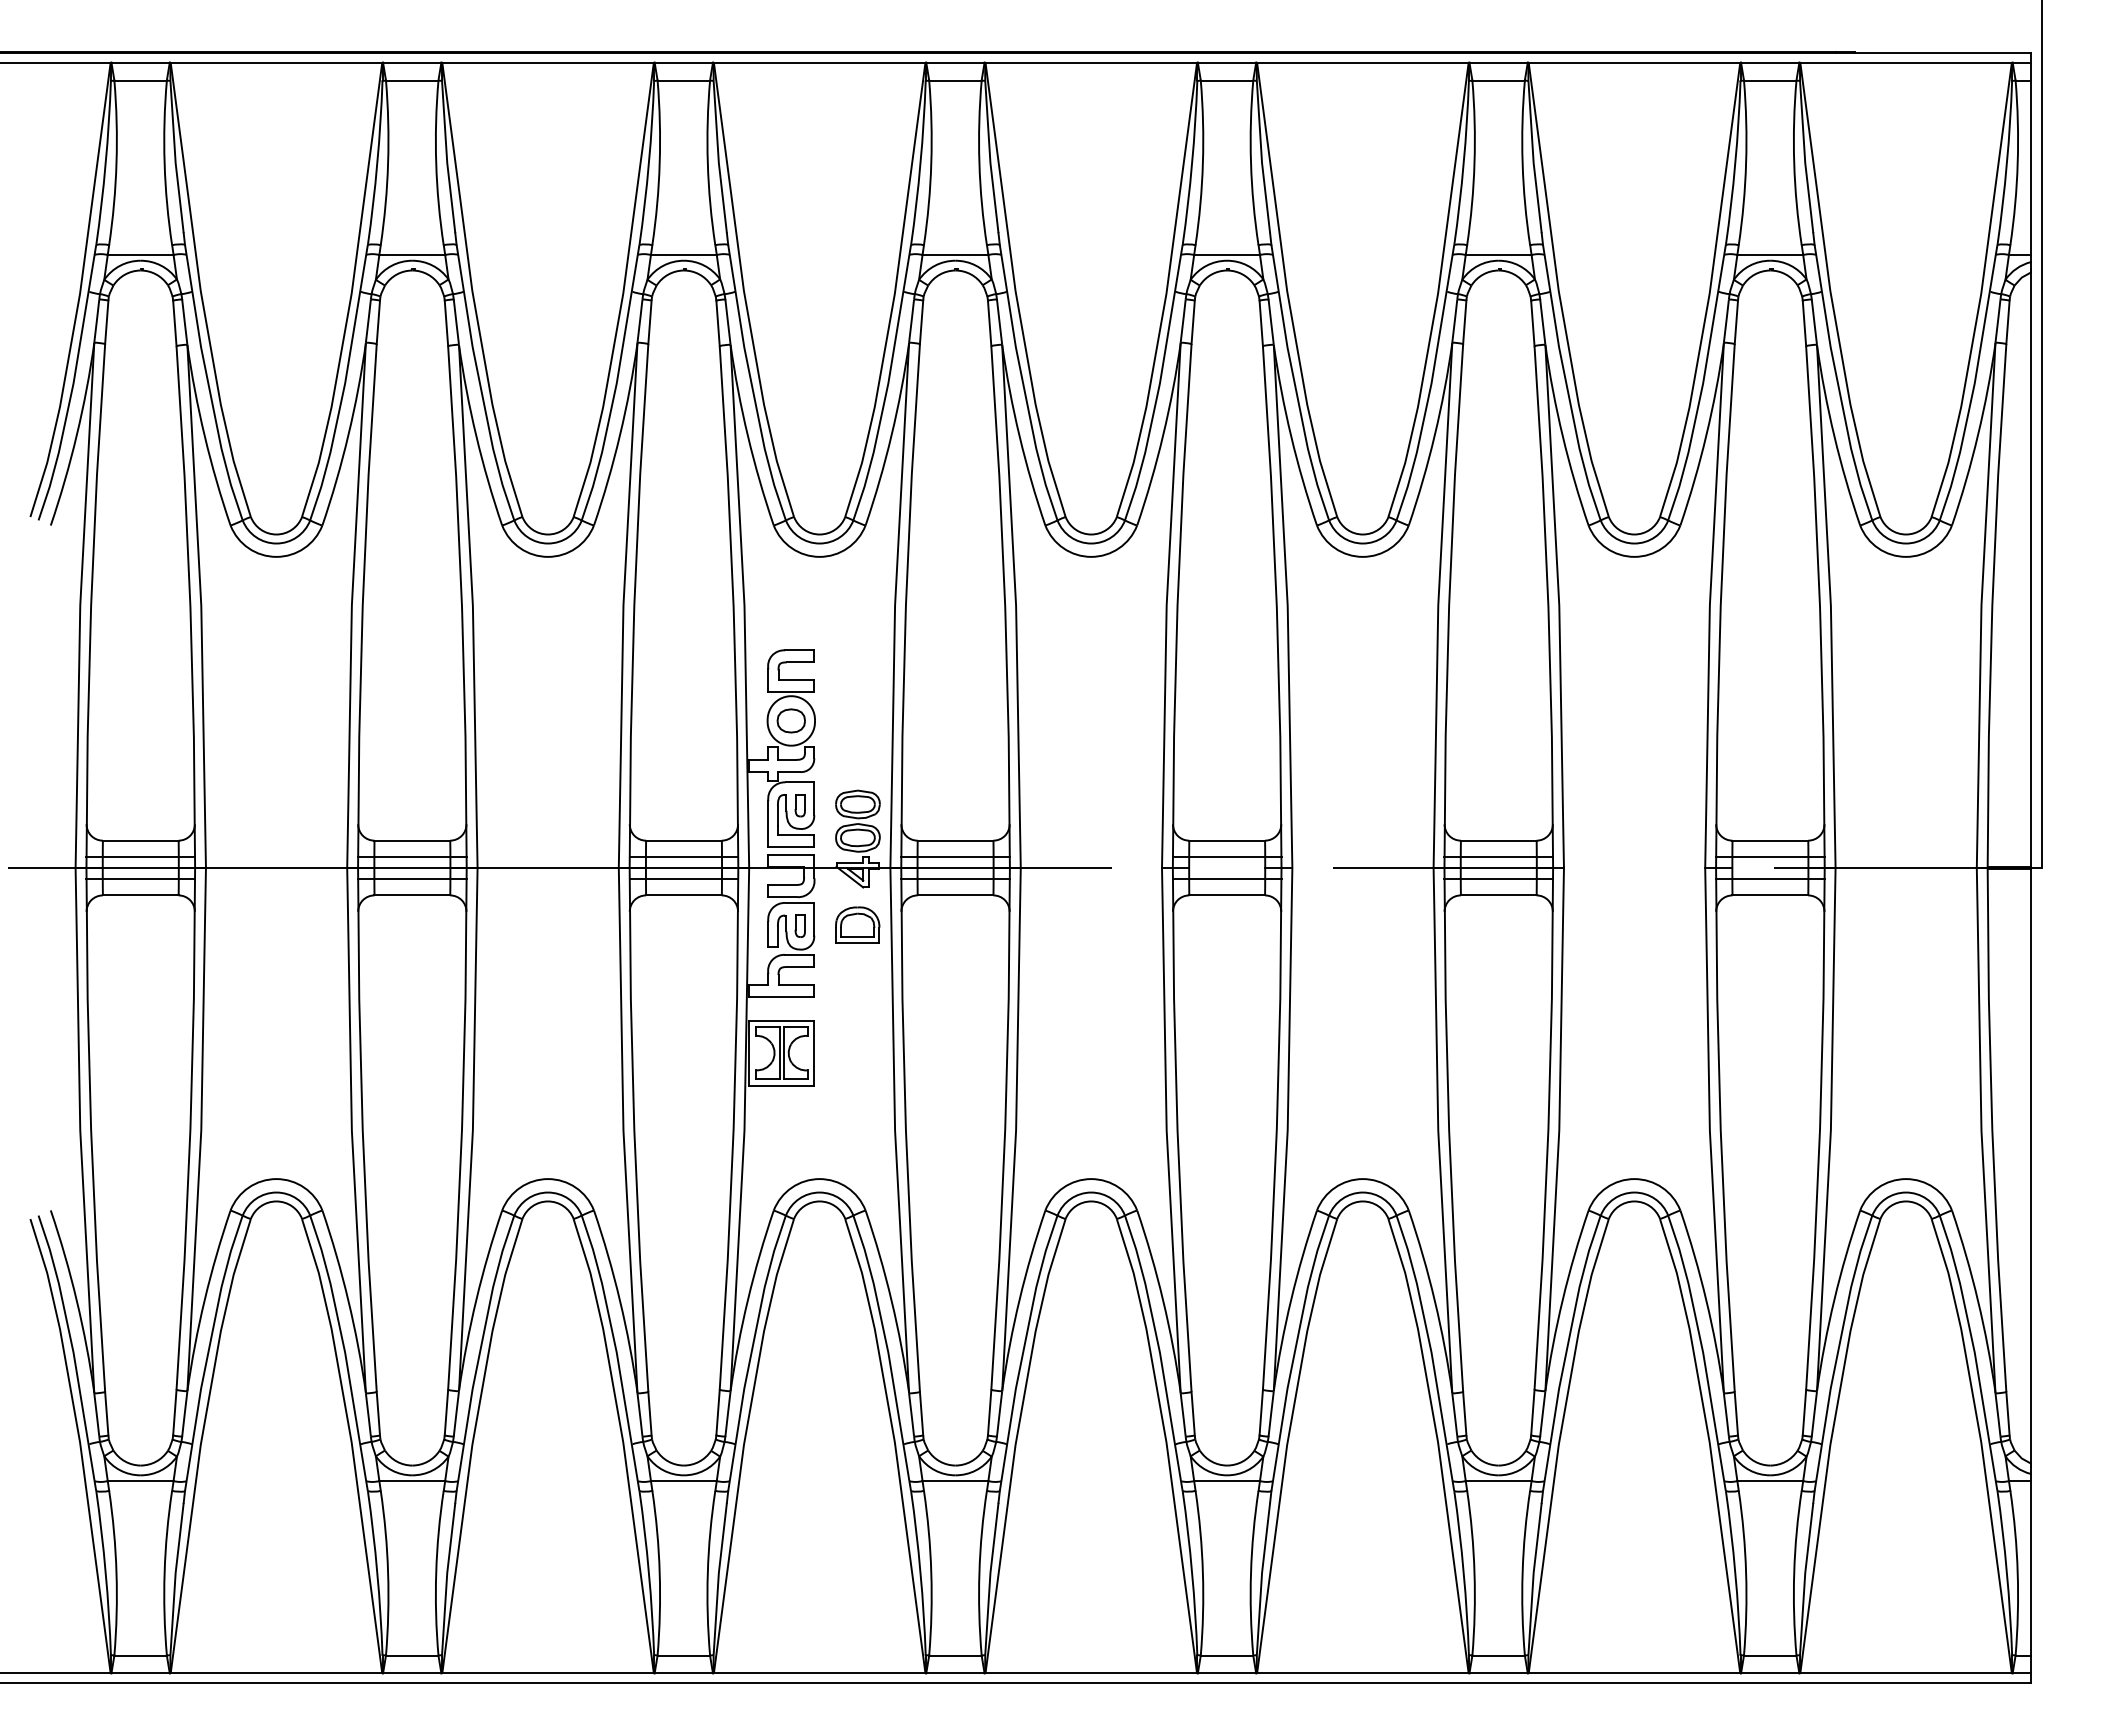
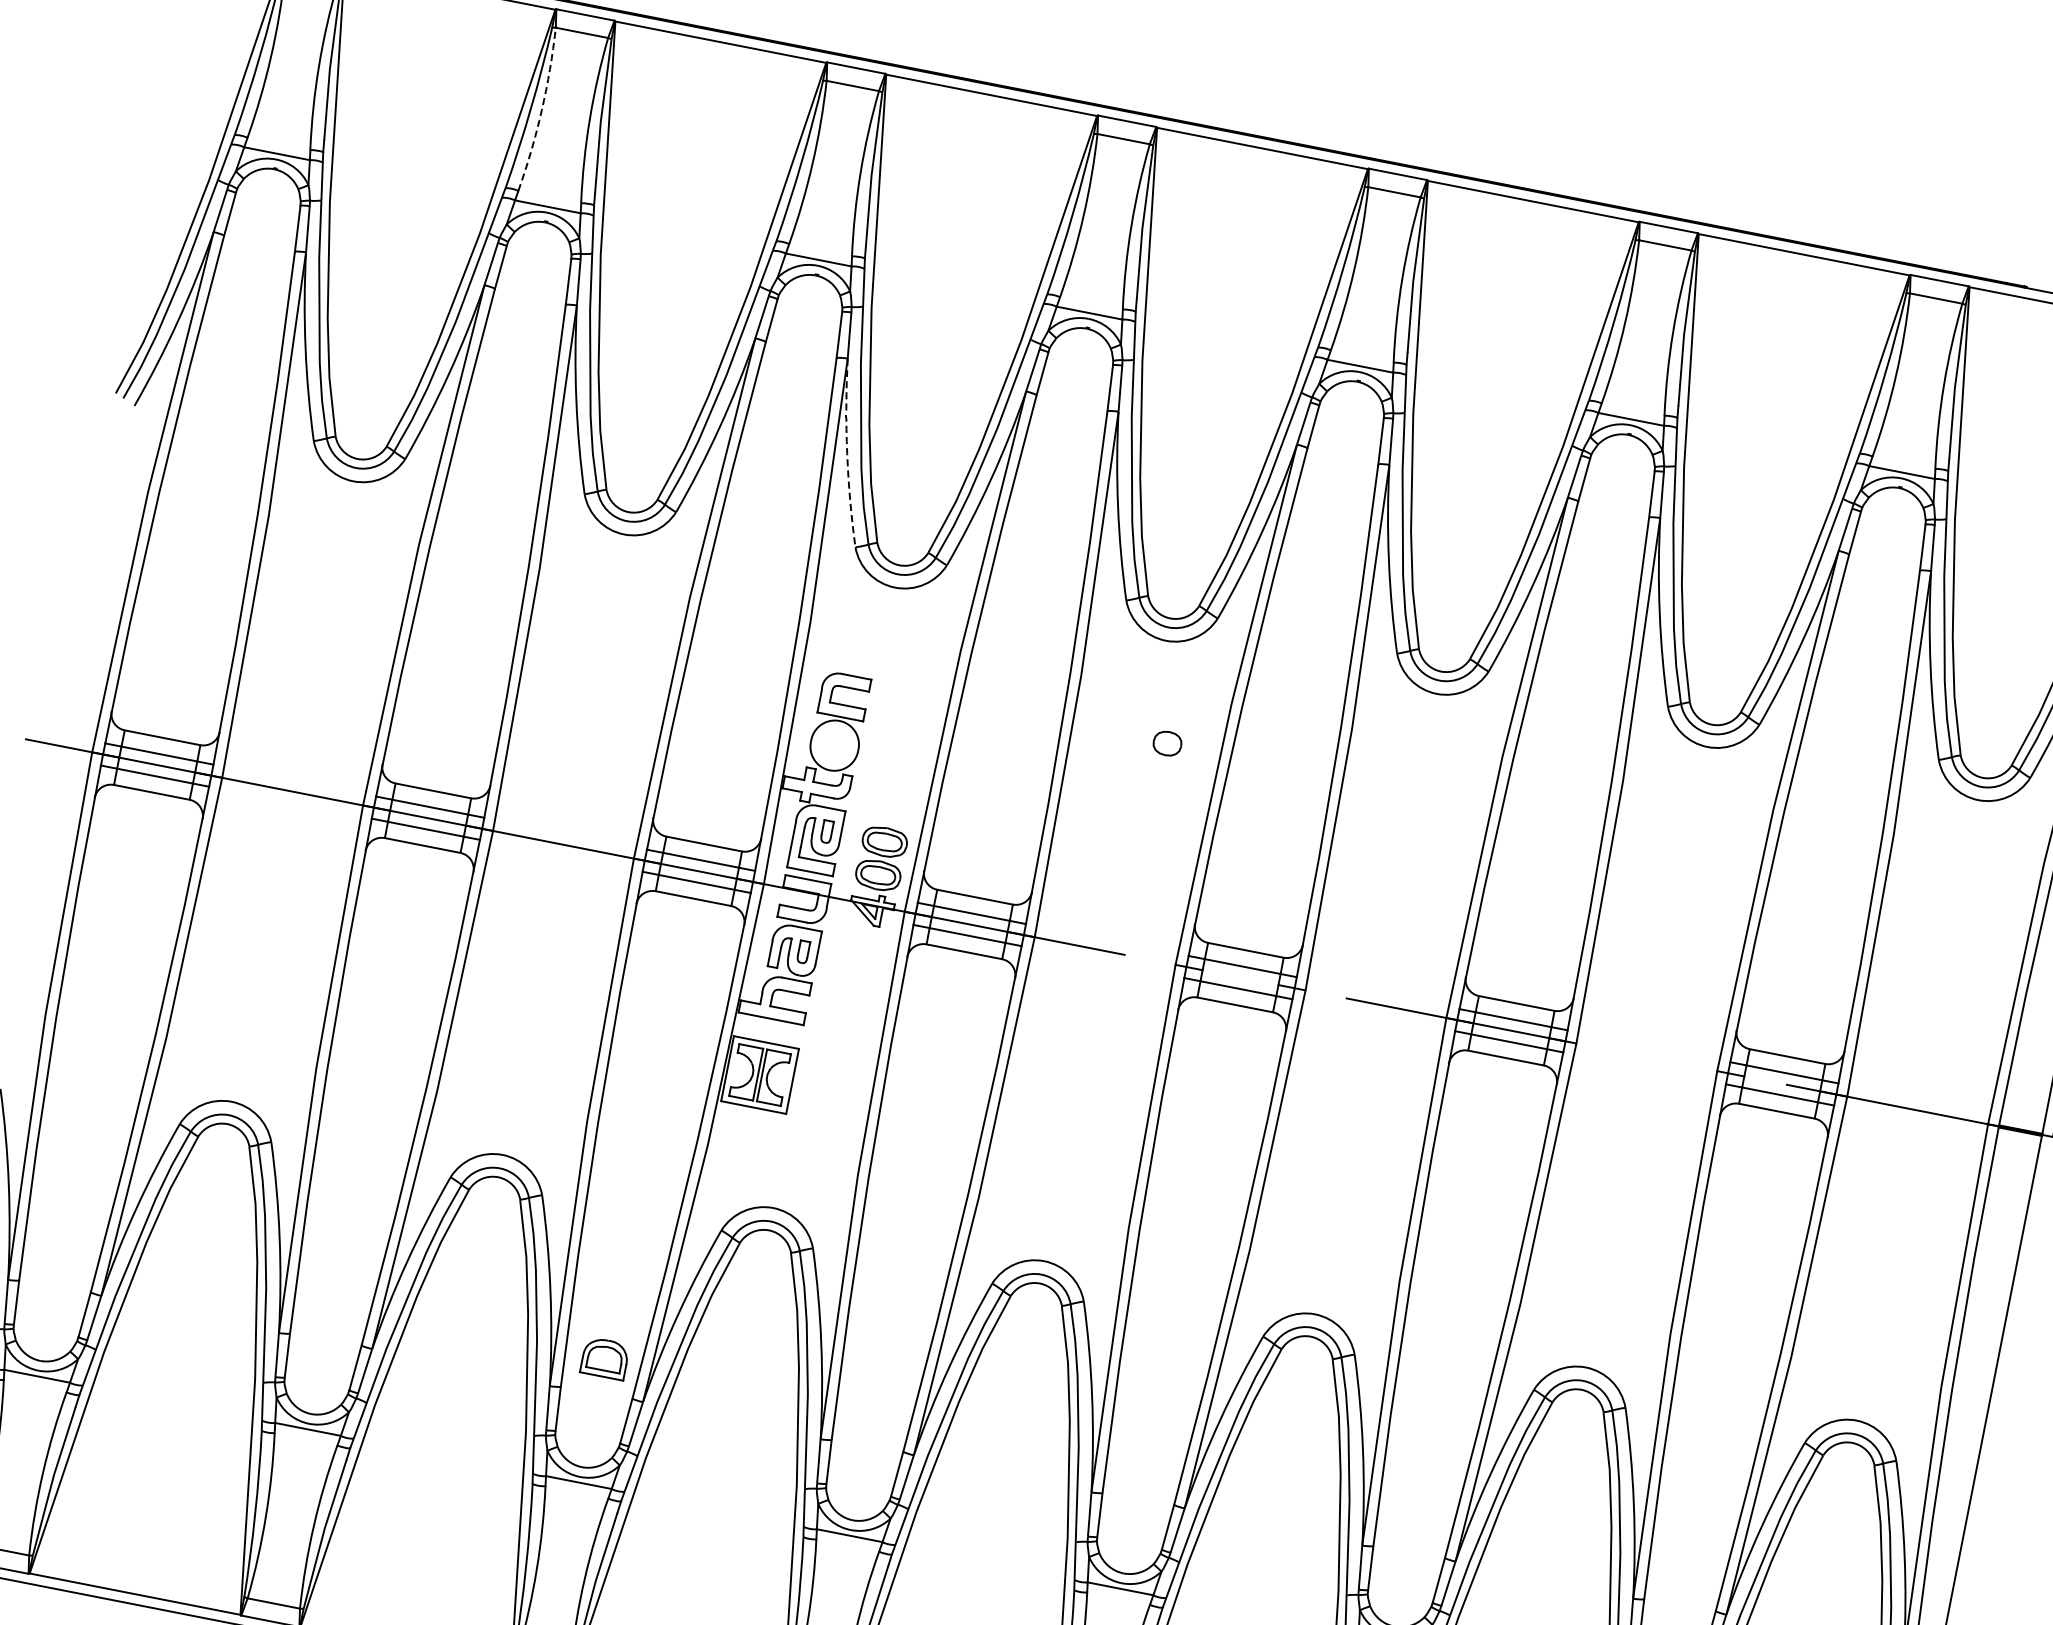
arc: (388, 162) -> (542, 109), solid -> dashed
arc: (747, 436) -> (846, 453), solid -> dashed
part: (790, 720) -> (1166, 743), moved
part: (857, 924) -> (605, 1357), moved

